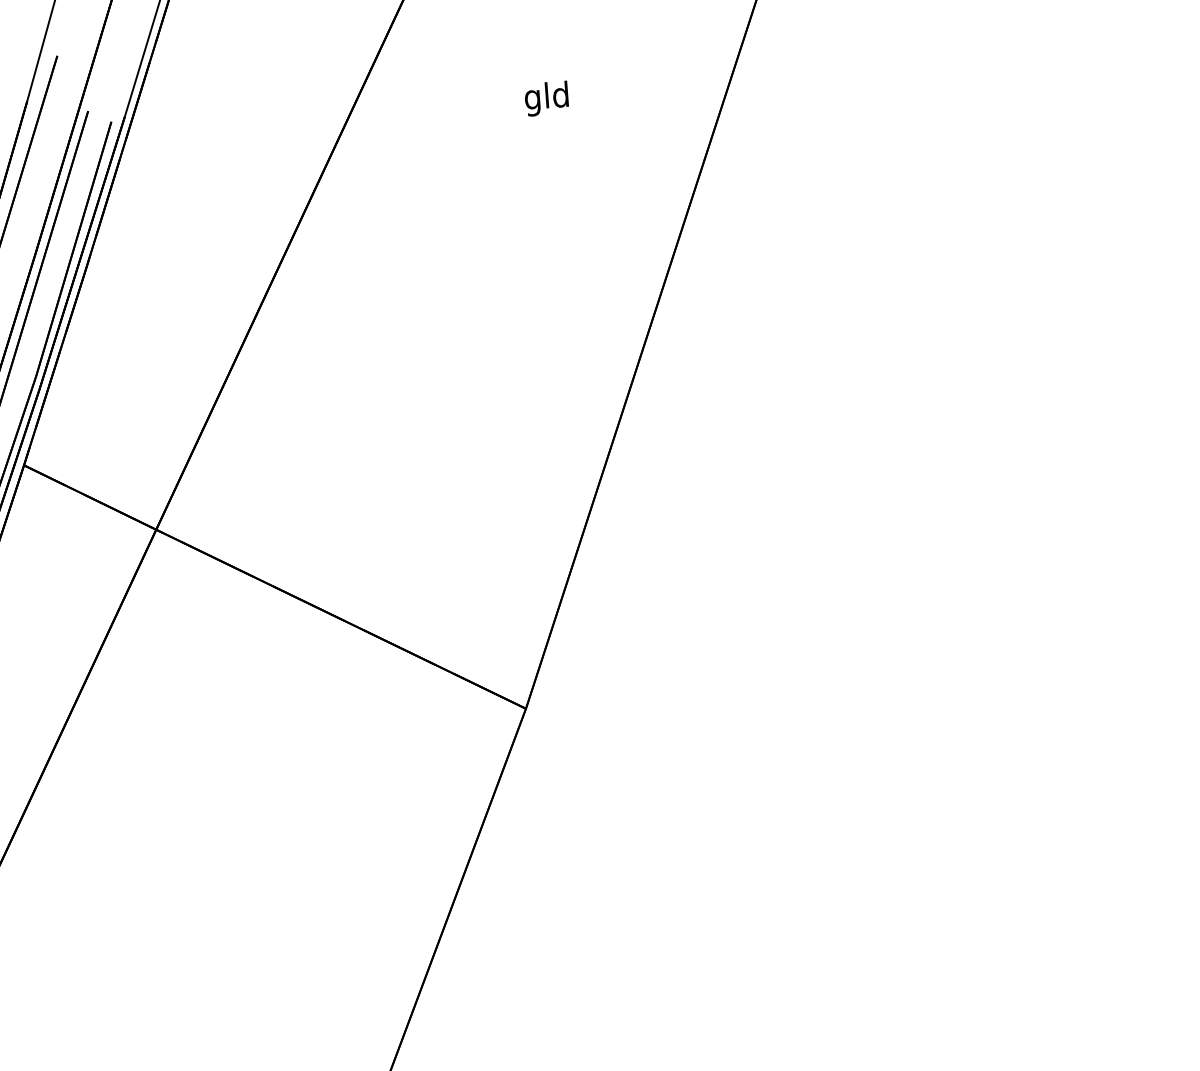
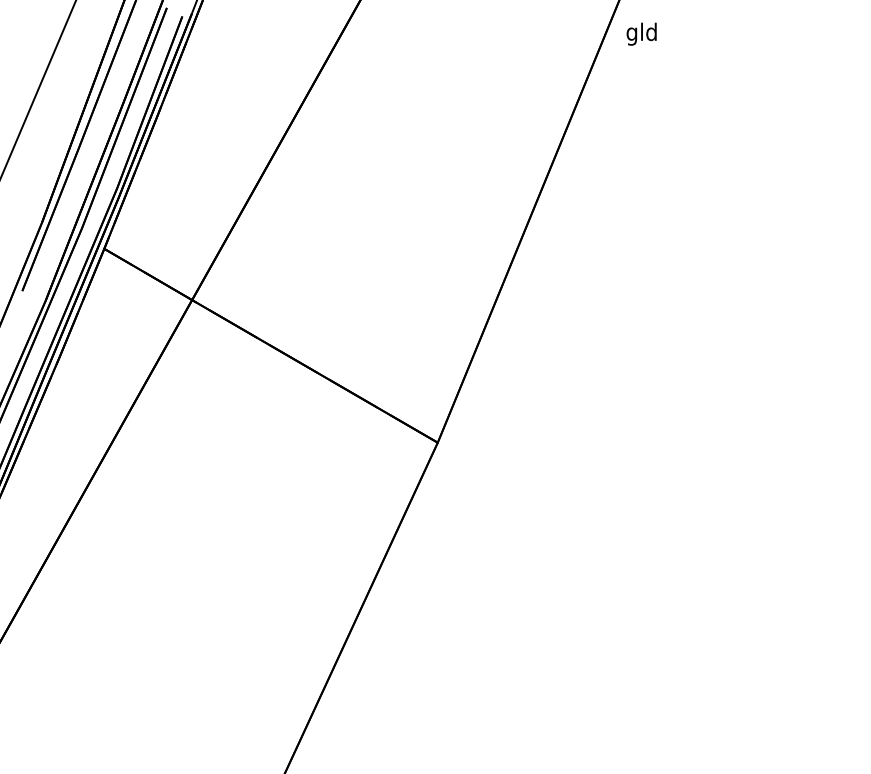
text: (546, 97) -> (641, 33), moved

